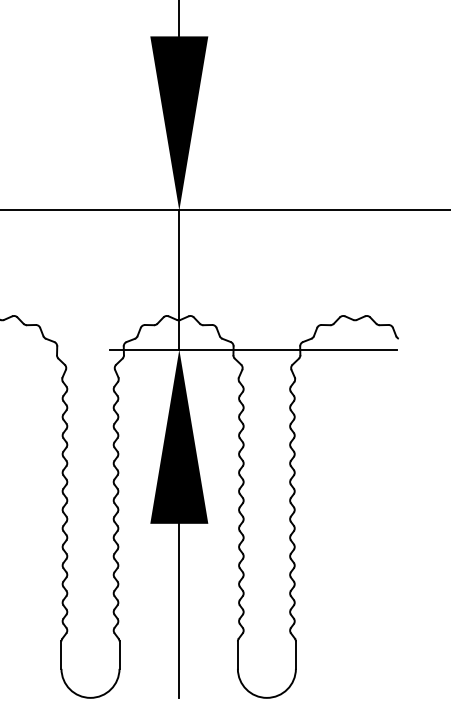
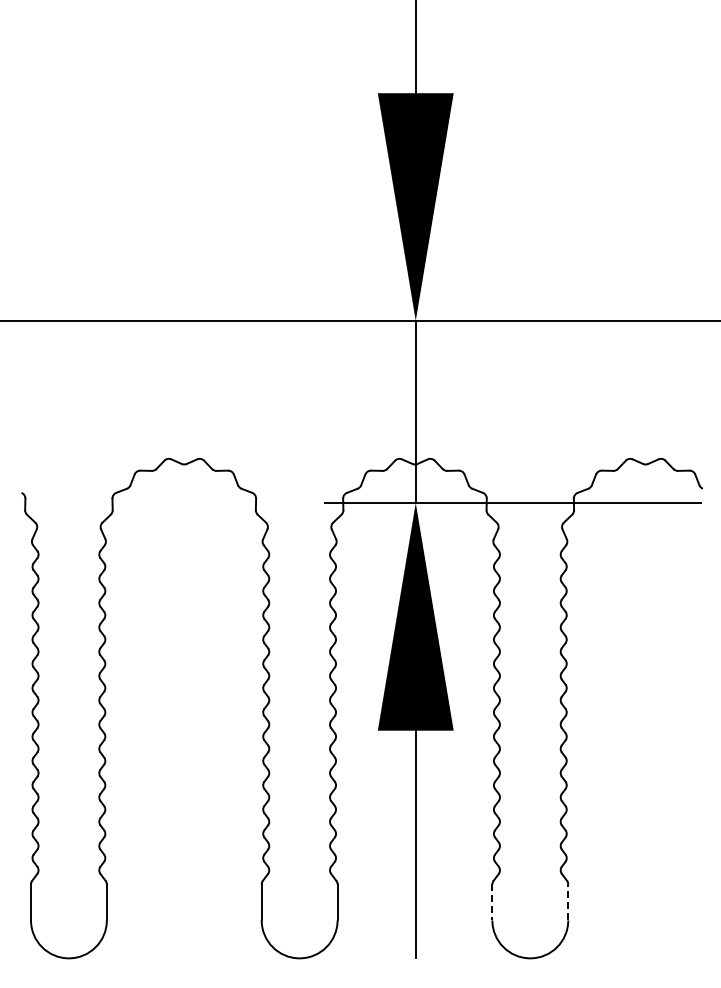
line: (237, 655) -> (492, 902), solid -> dashed
line: (296, 655) -> (568, 902), solid -> dashed

